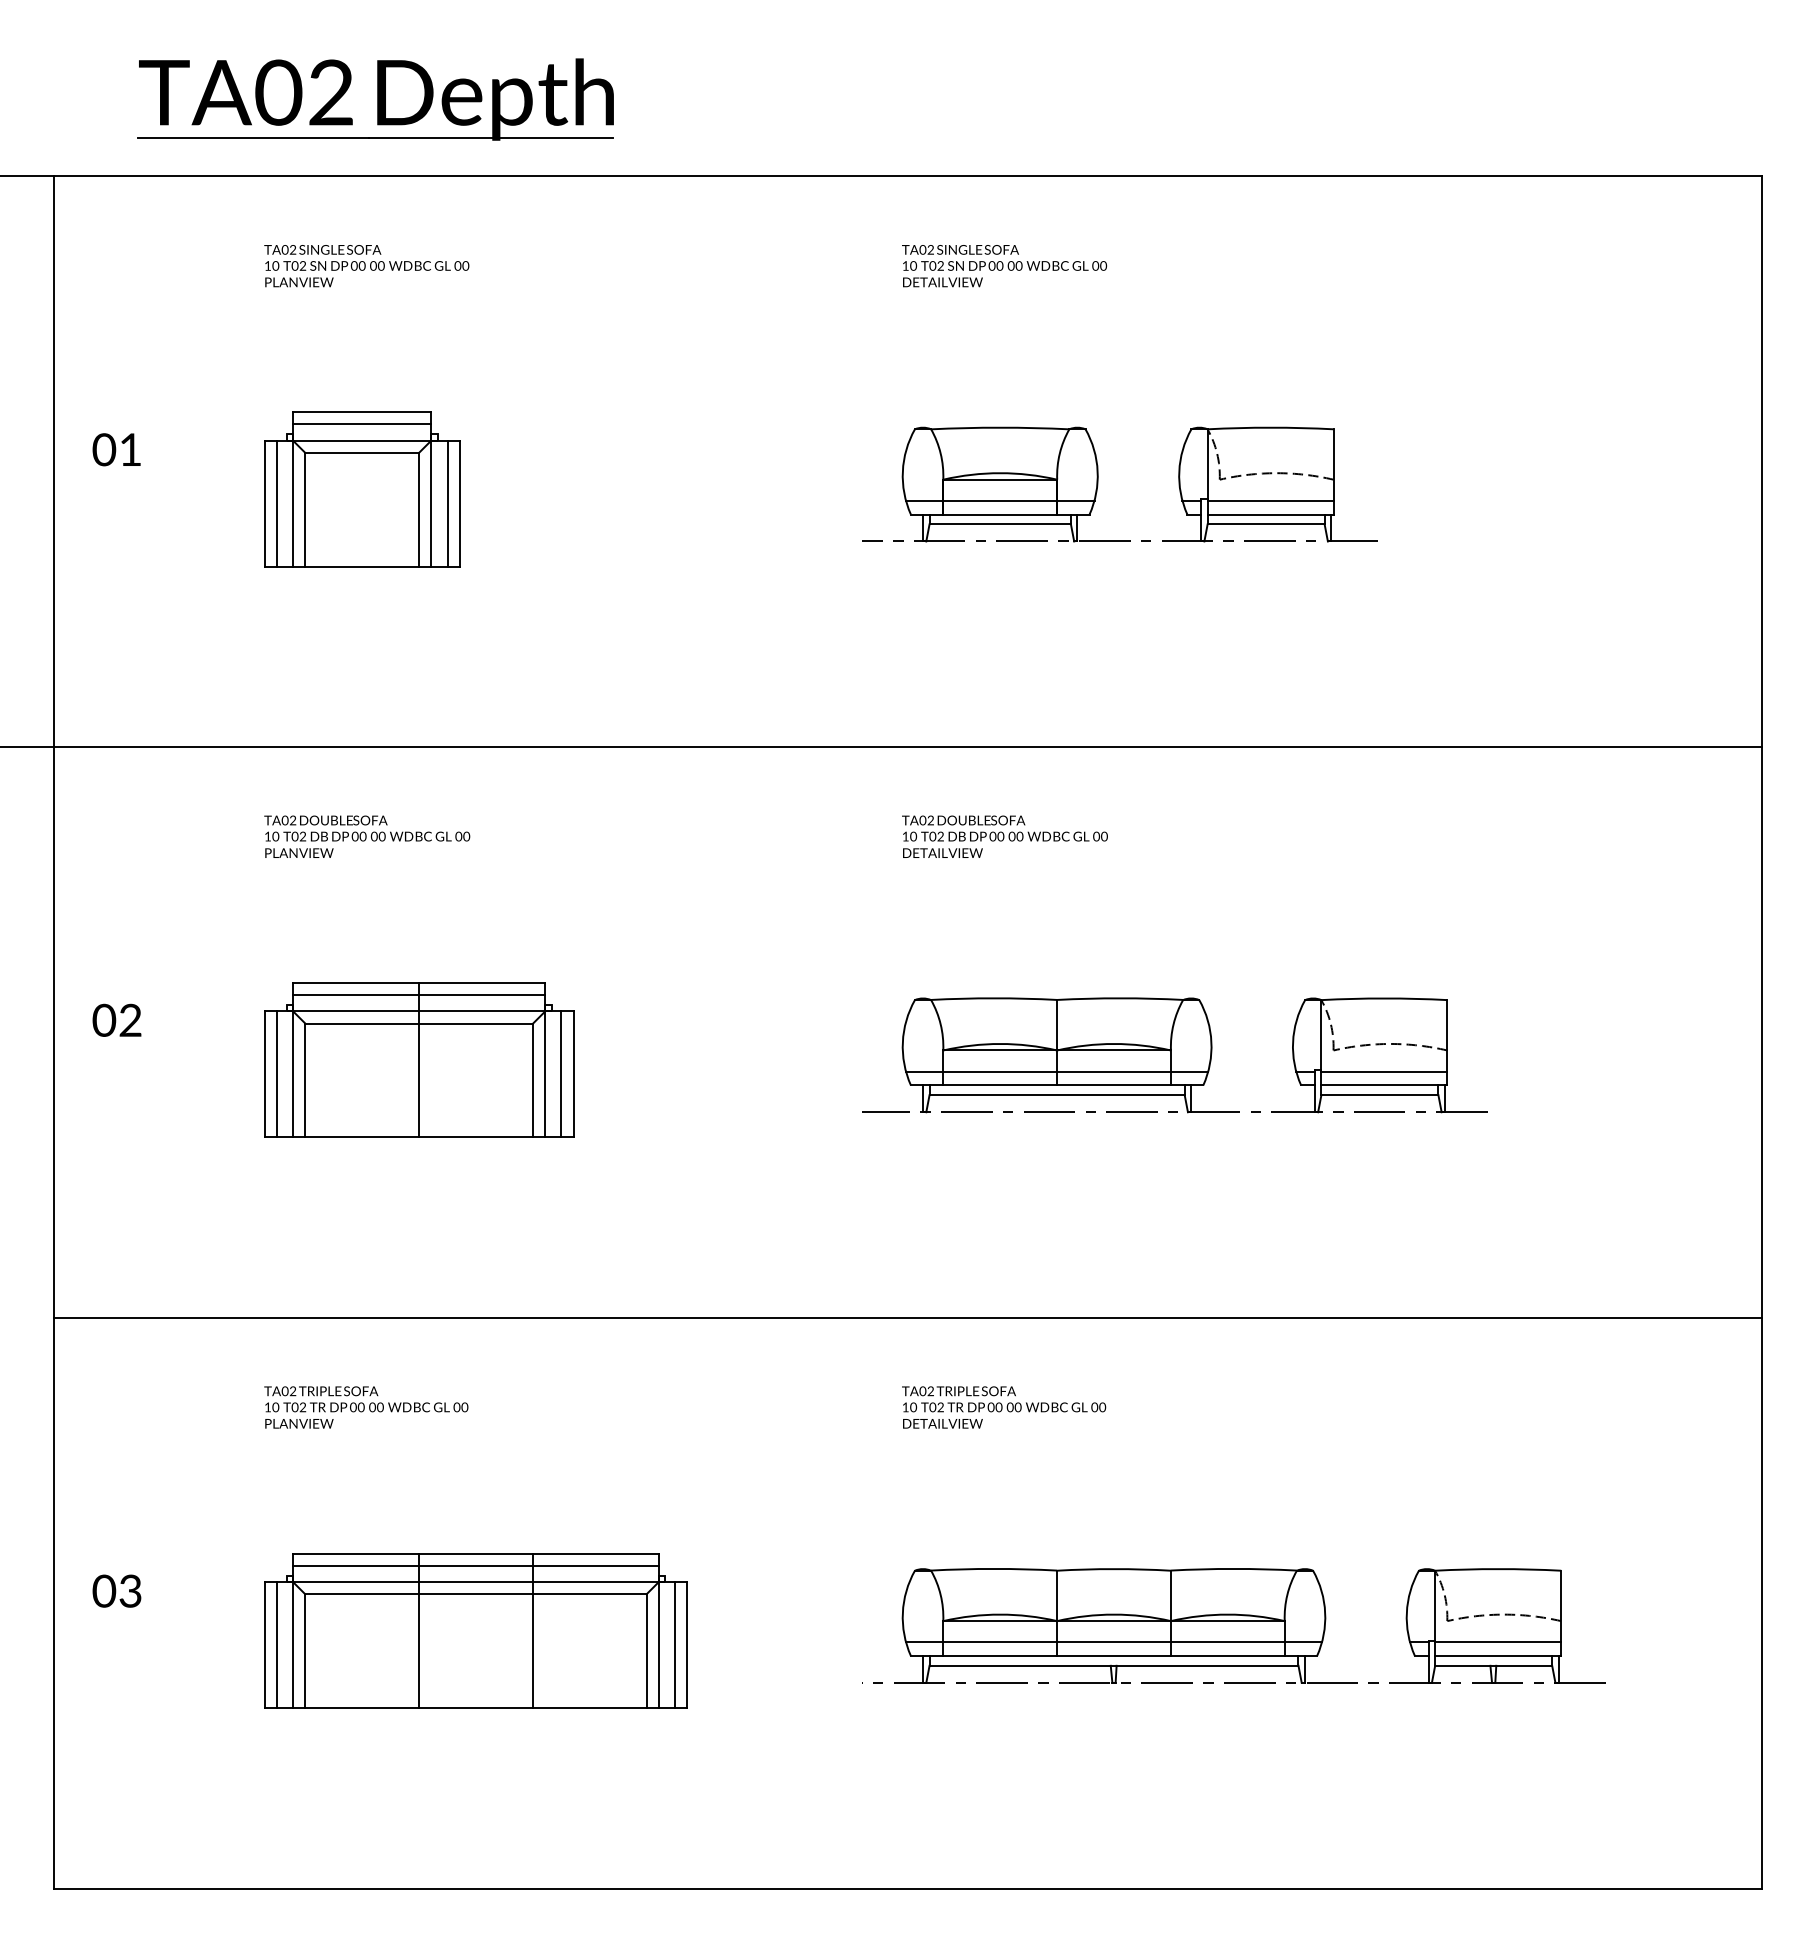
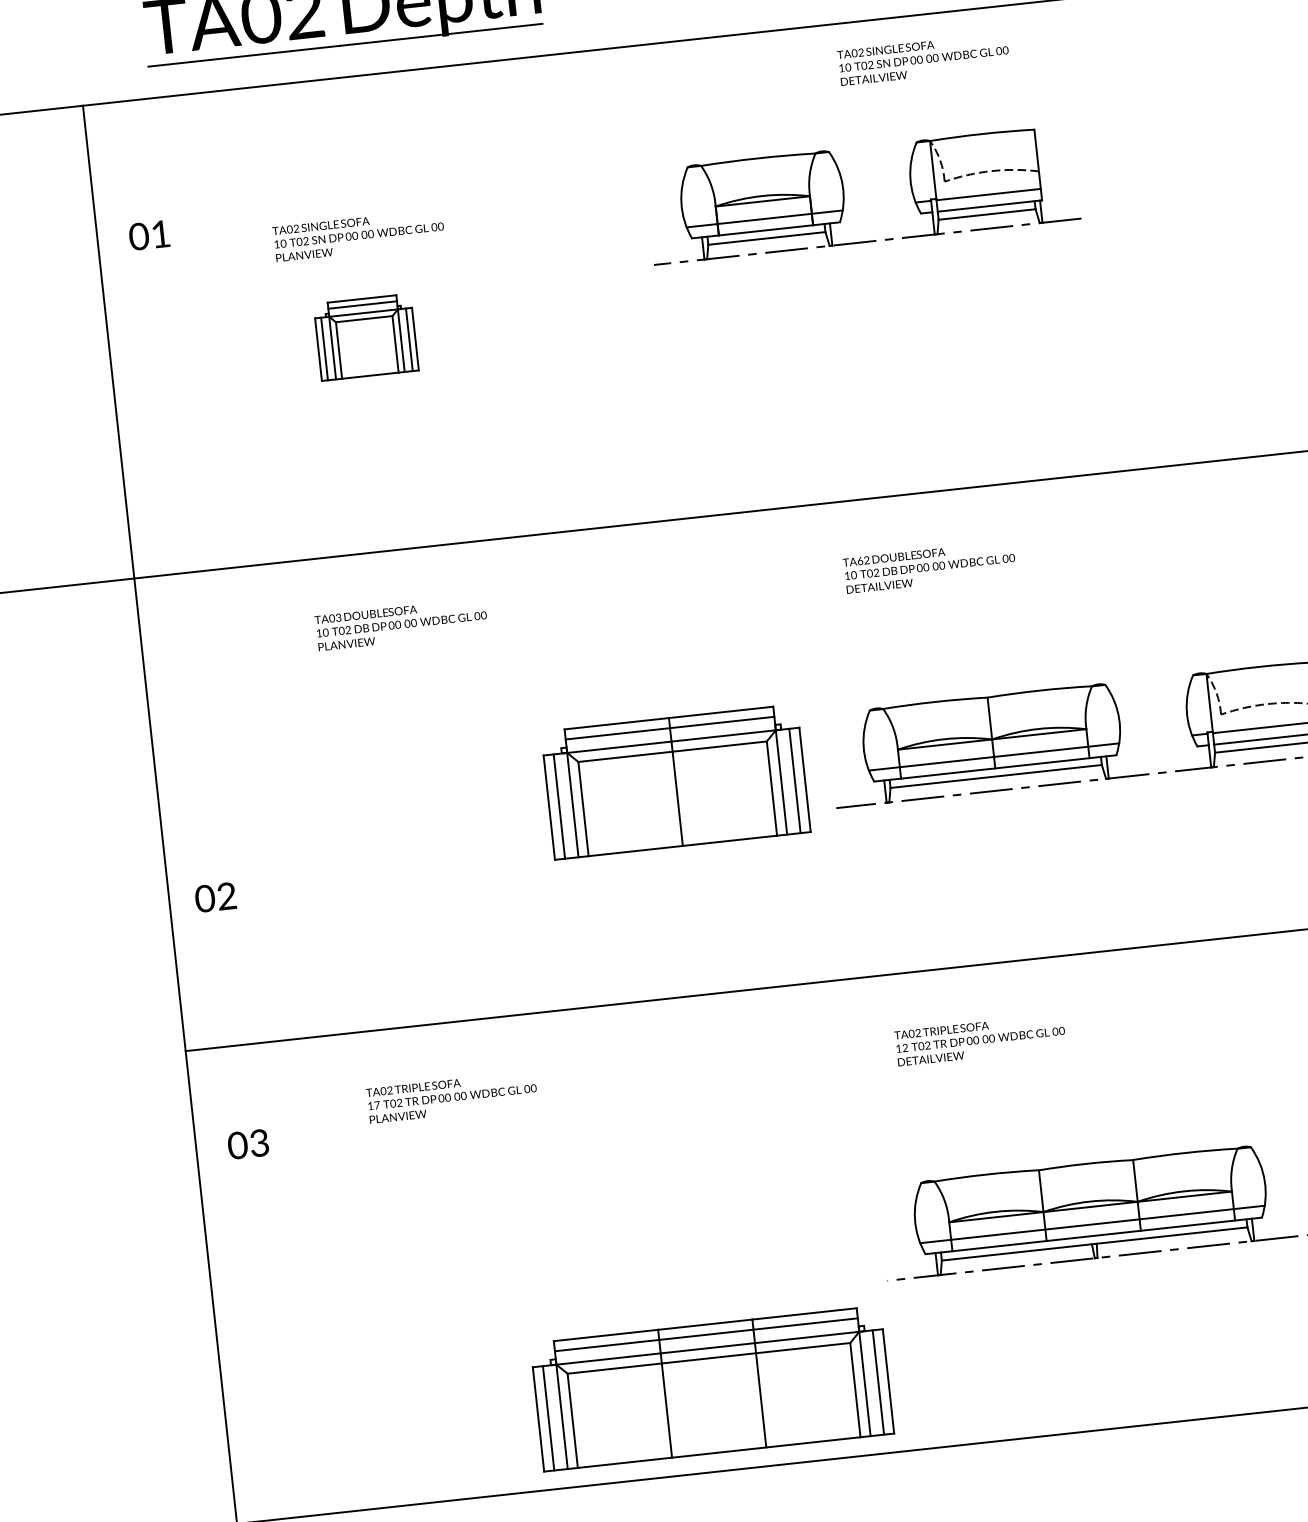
text: (366, 266) -> (358, 235), moved
text: (1004, 266) -> (923, 59), moved
text: (116, 449) -> (149, 235), moved
part: (1098, 484) -> (844, 196), moved
part: (362, 489) -> (366, 337), size x0.6
text: (922, 819) -> (859, 560), TA02 -> TA62
text: (293, 822) -> (339, 619), TA02 -> TA03
text: (116, 1019) -> (215, 896), moved
part: (419, 1059) -> (676, 781), moved
text: (275, 1407) -> (376, 1105), 10 -> 17
text: (913, 1408) -> (905, 1048), 10 -> 12
text: (116, 1590) -> (247, 1143), moved
part: (475, 1630) -> (711, 1388), moved

